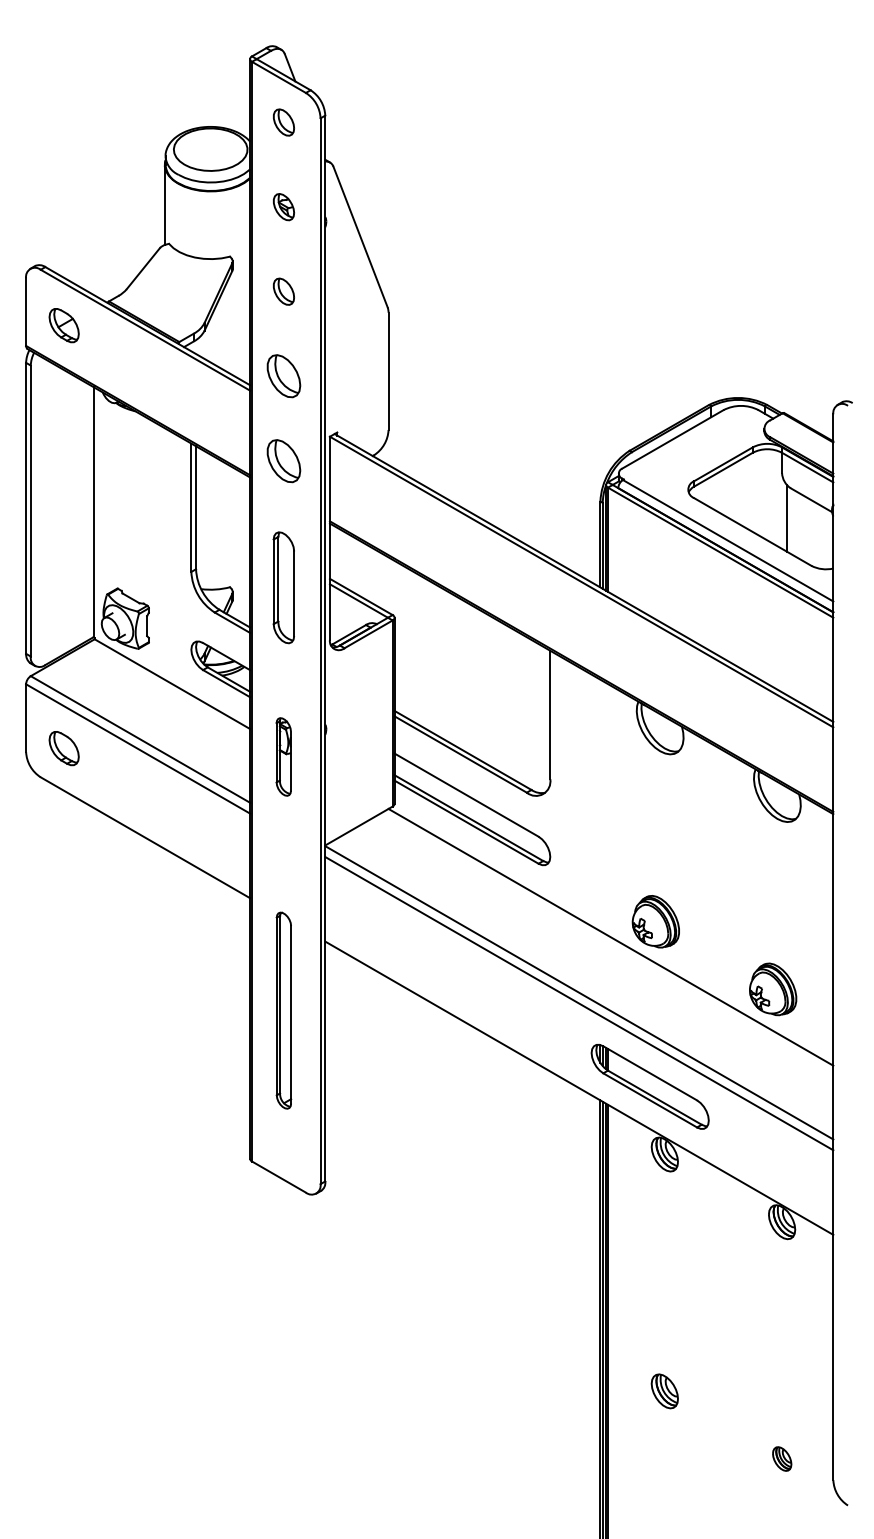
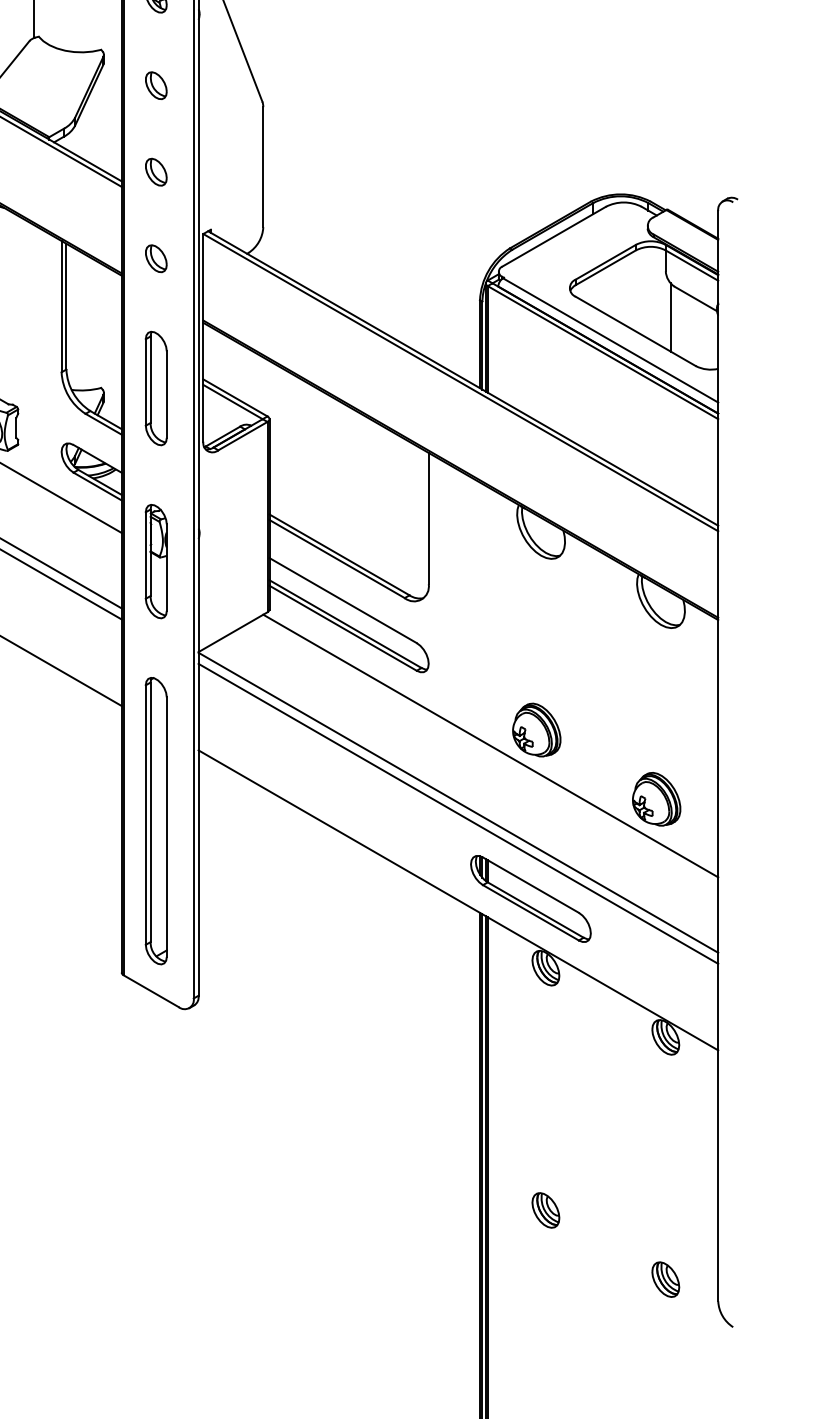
part: (283, 376) -> (155, 172), size x0.62
part: (283, 460) -> (155, 258), size x0.62
part: (283, 756) -> (155, 561), size x1.43
part: (283, 1010) -> (155, 820), size x1.43
part: (782, 1458) -> (666, 1279), size x1.43

